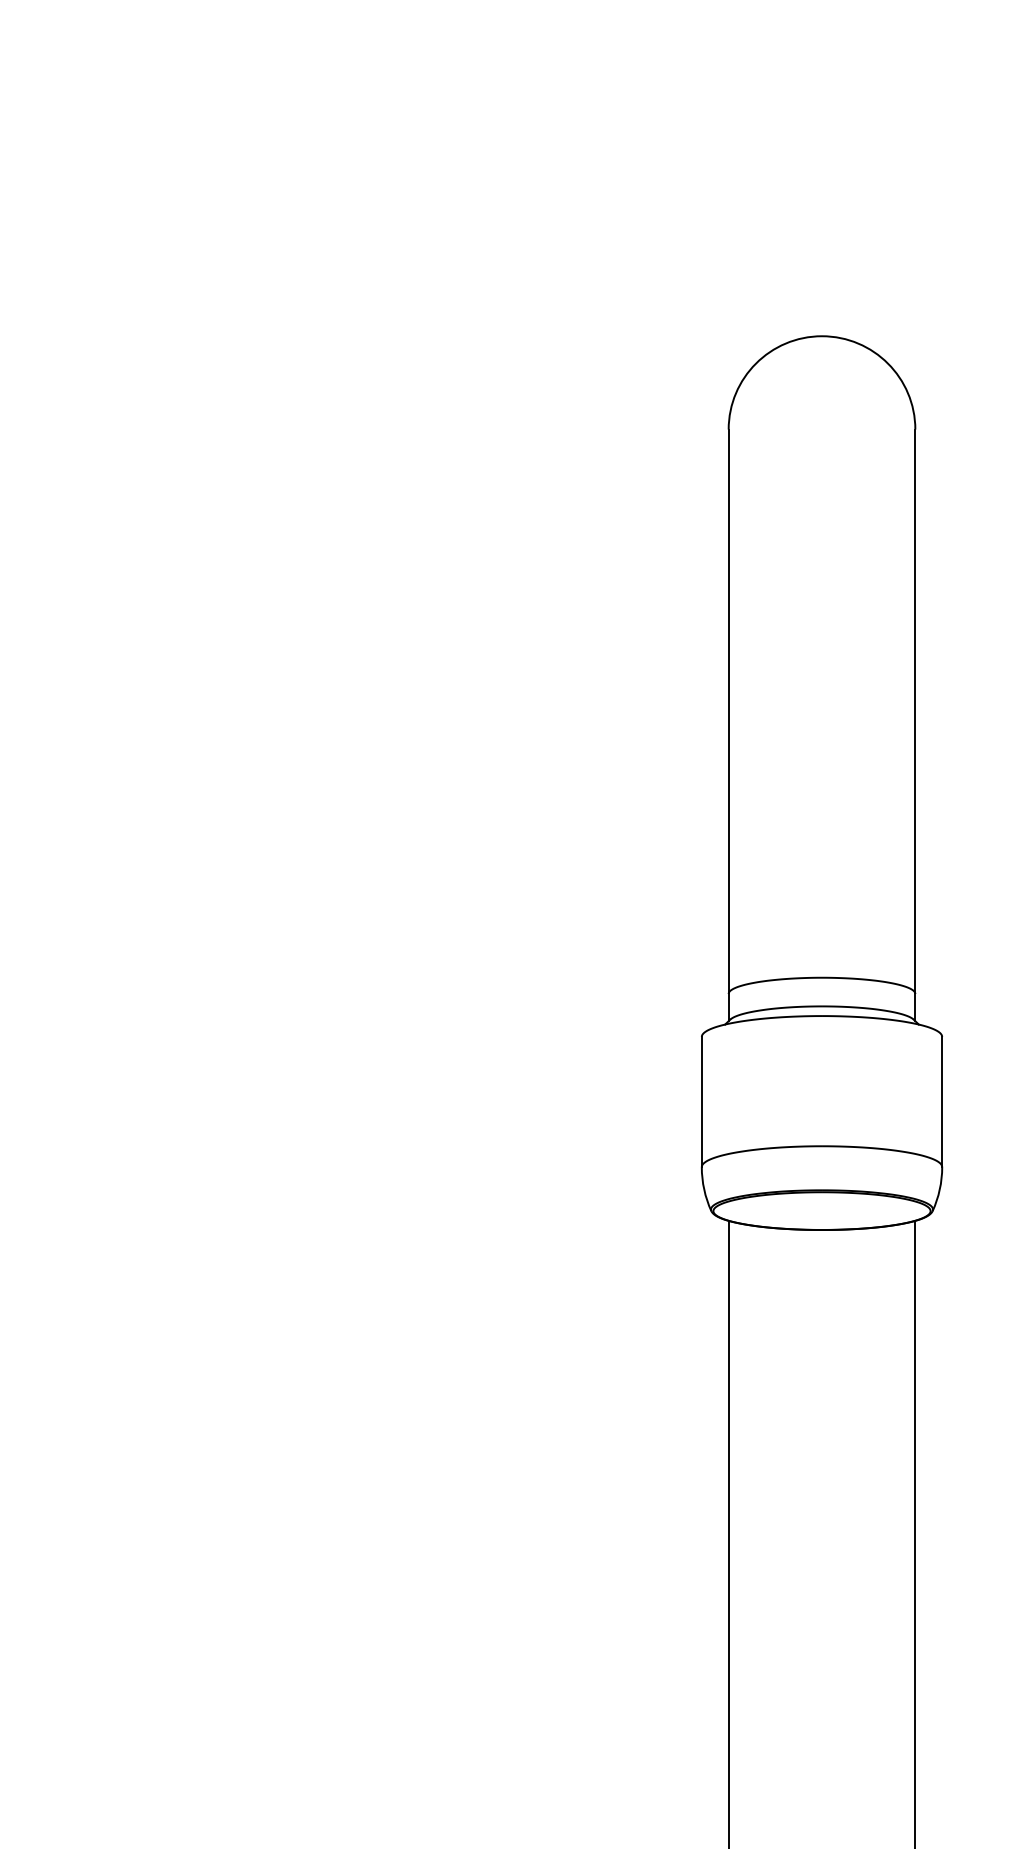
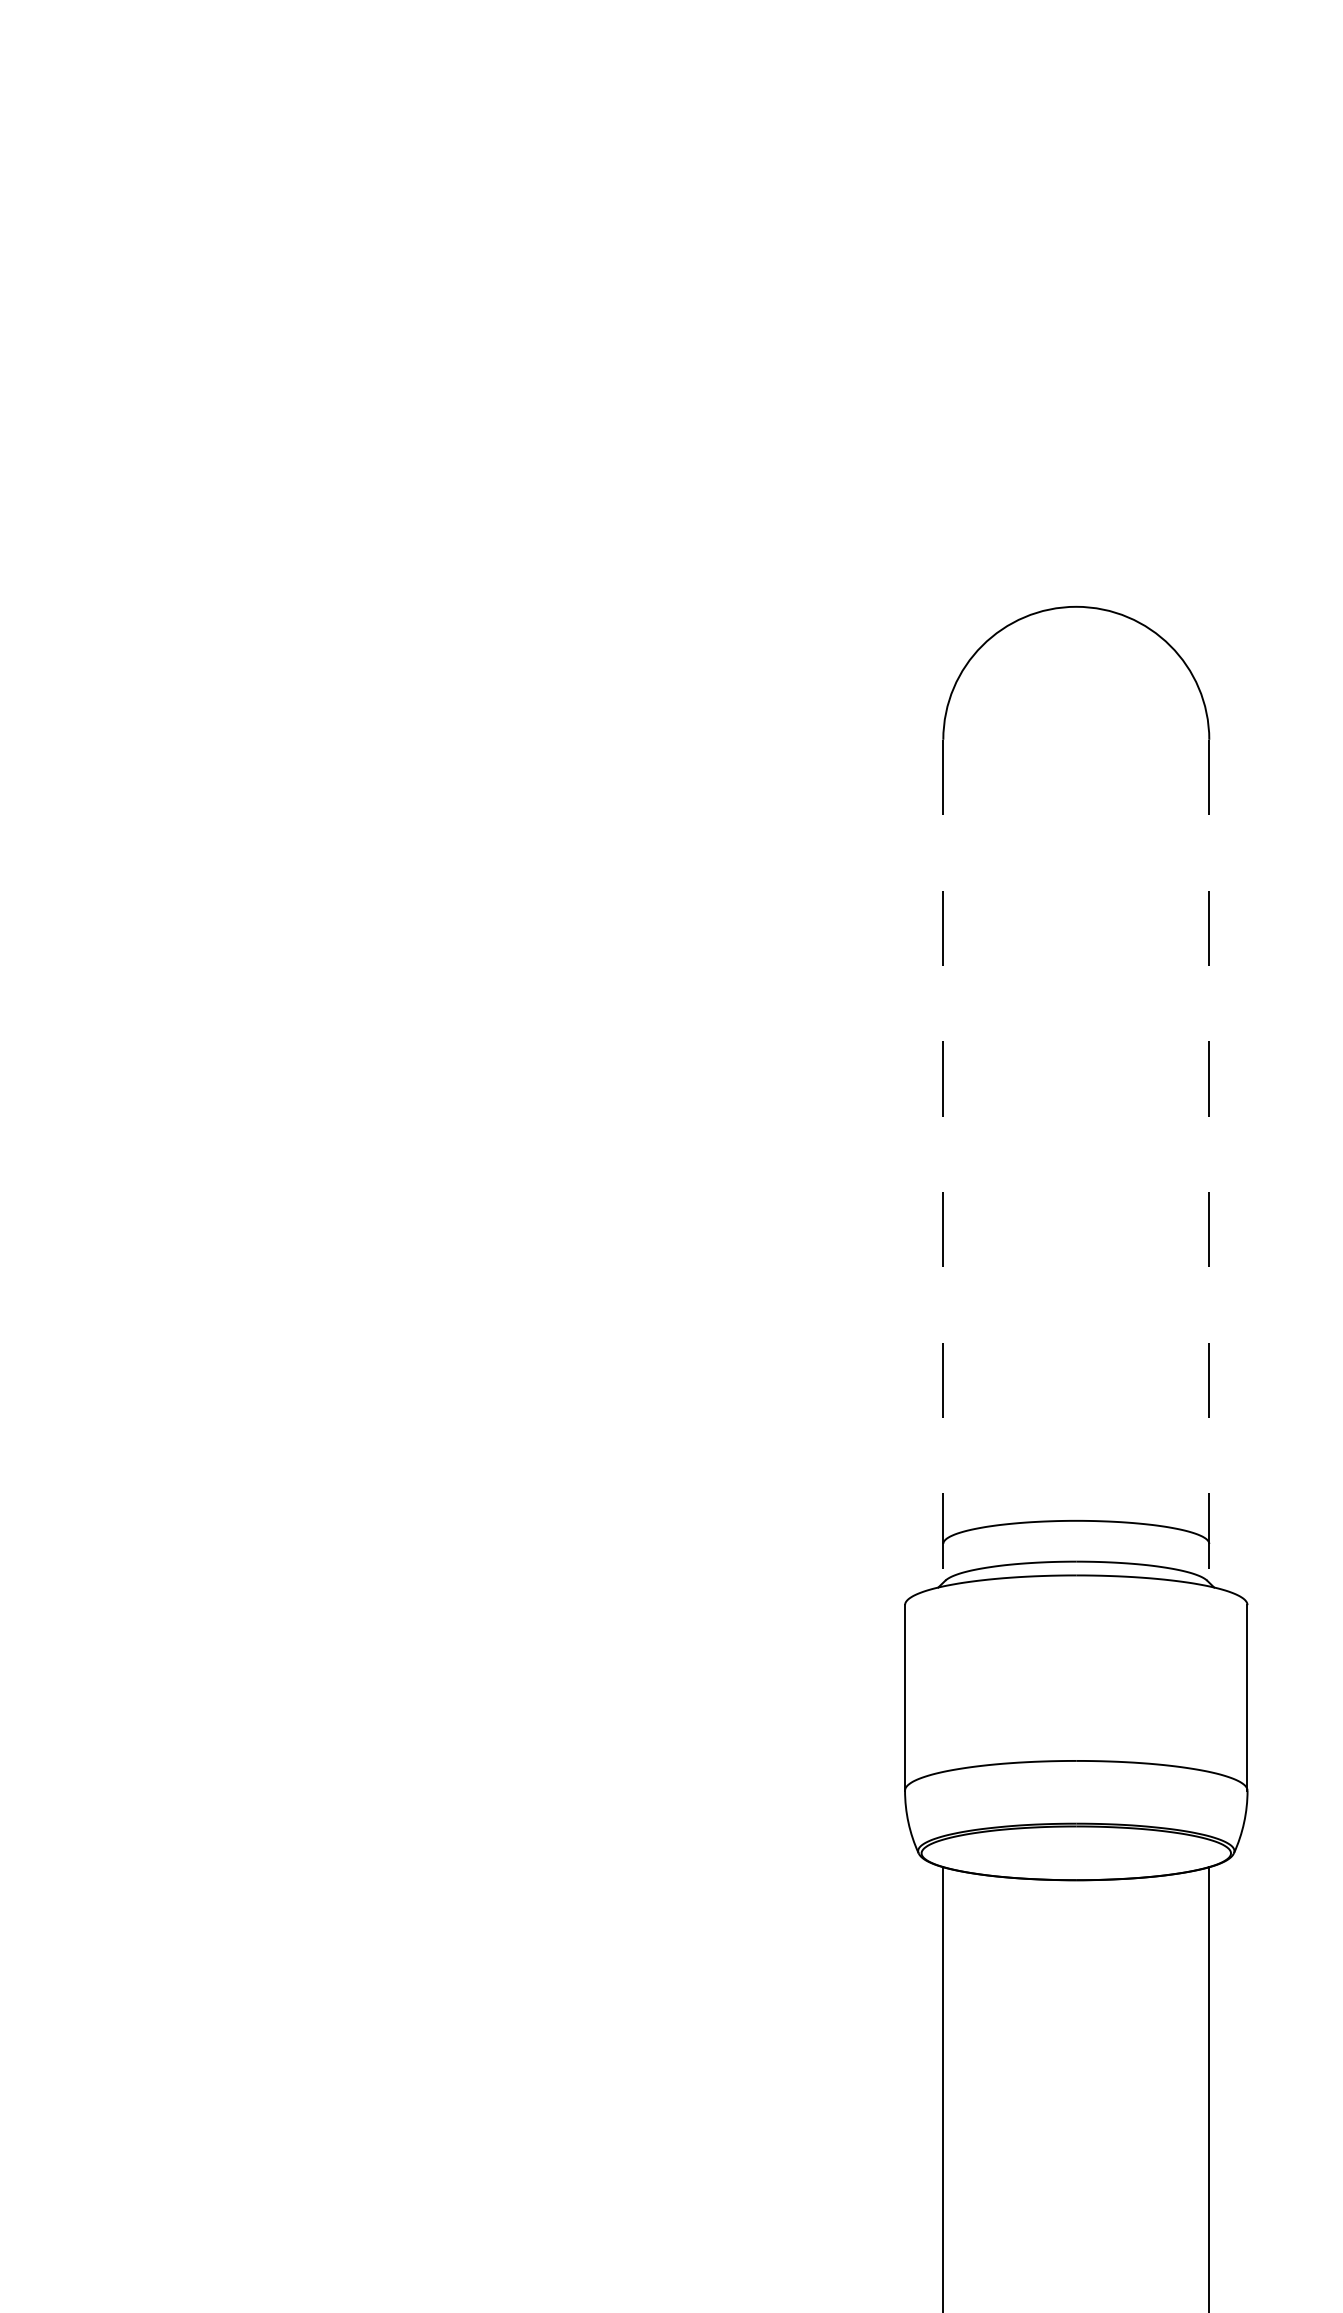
line: (728, 725) -> (943, 1161), solid -> dashed
line: (915, 725) -> (1209, 1161), solid -> dashed

